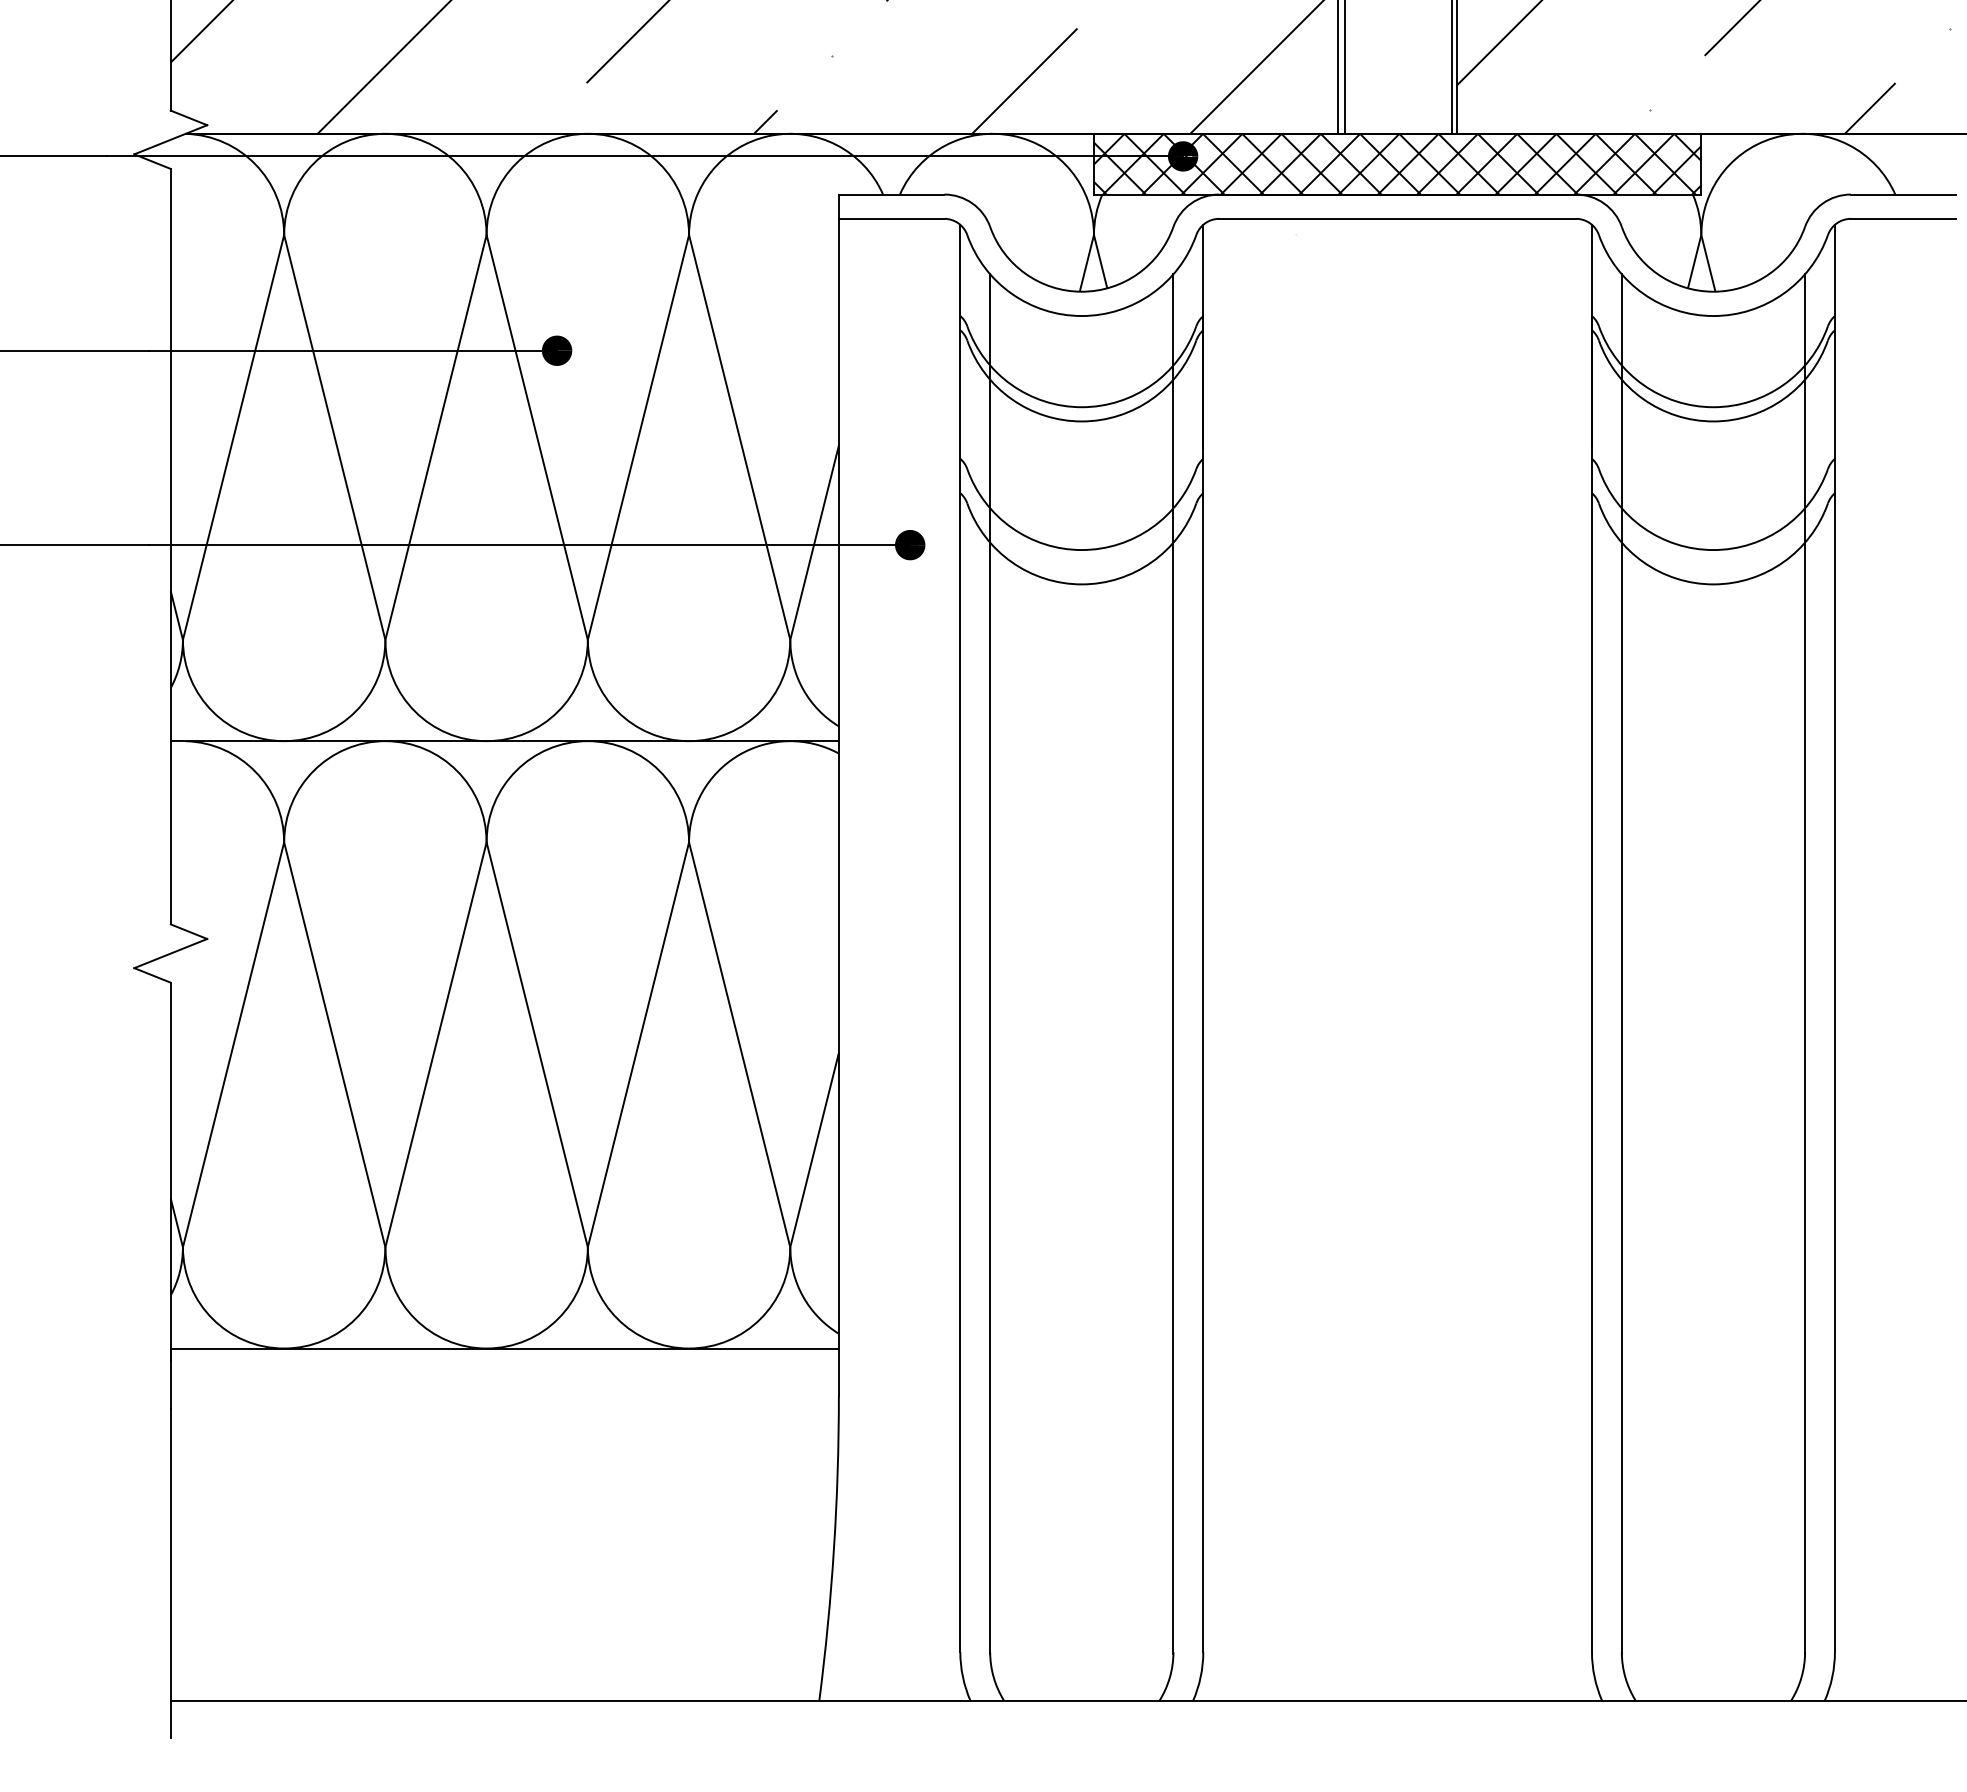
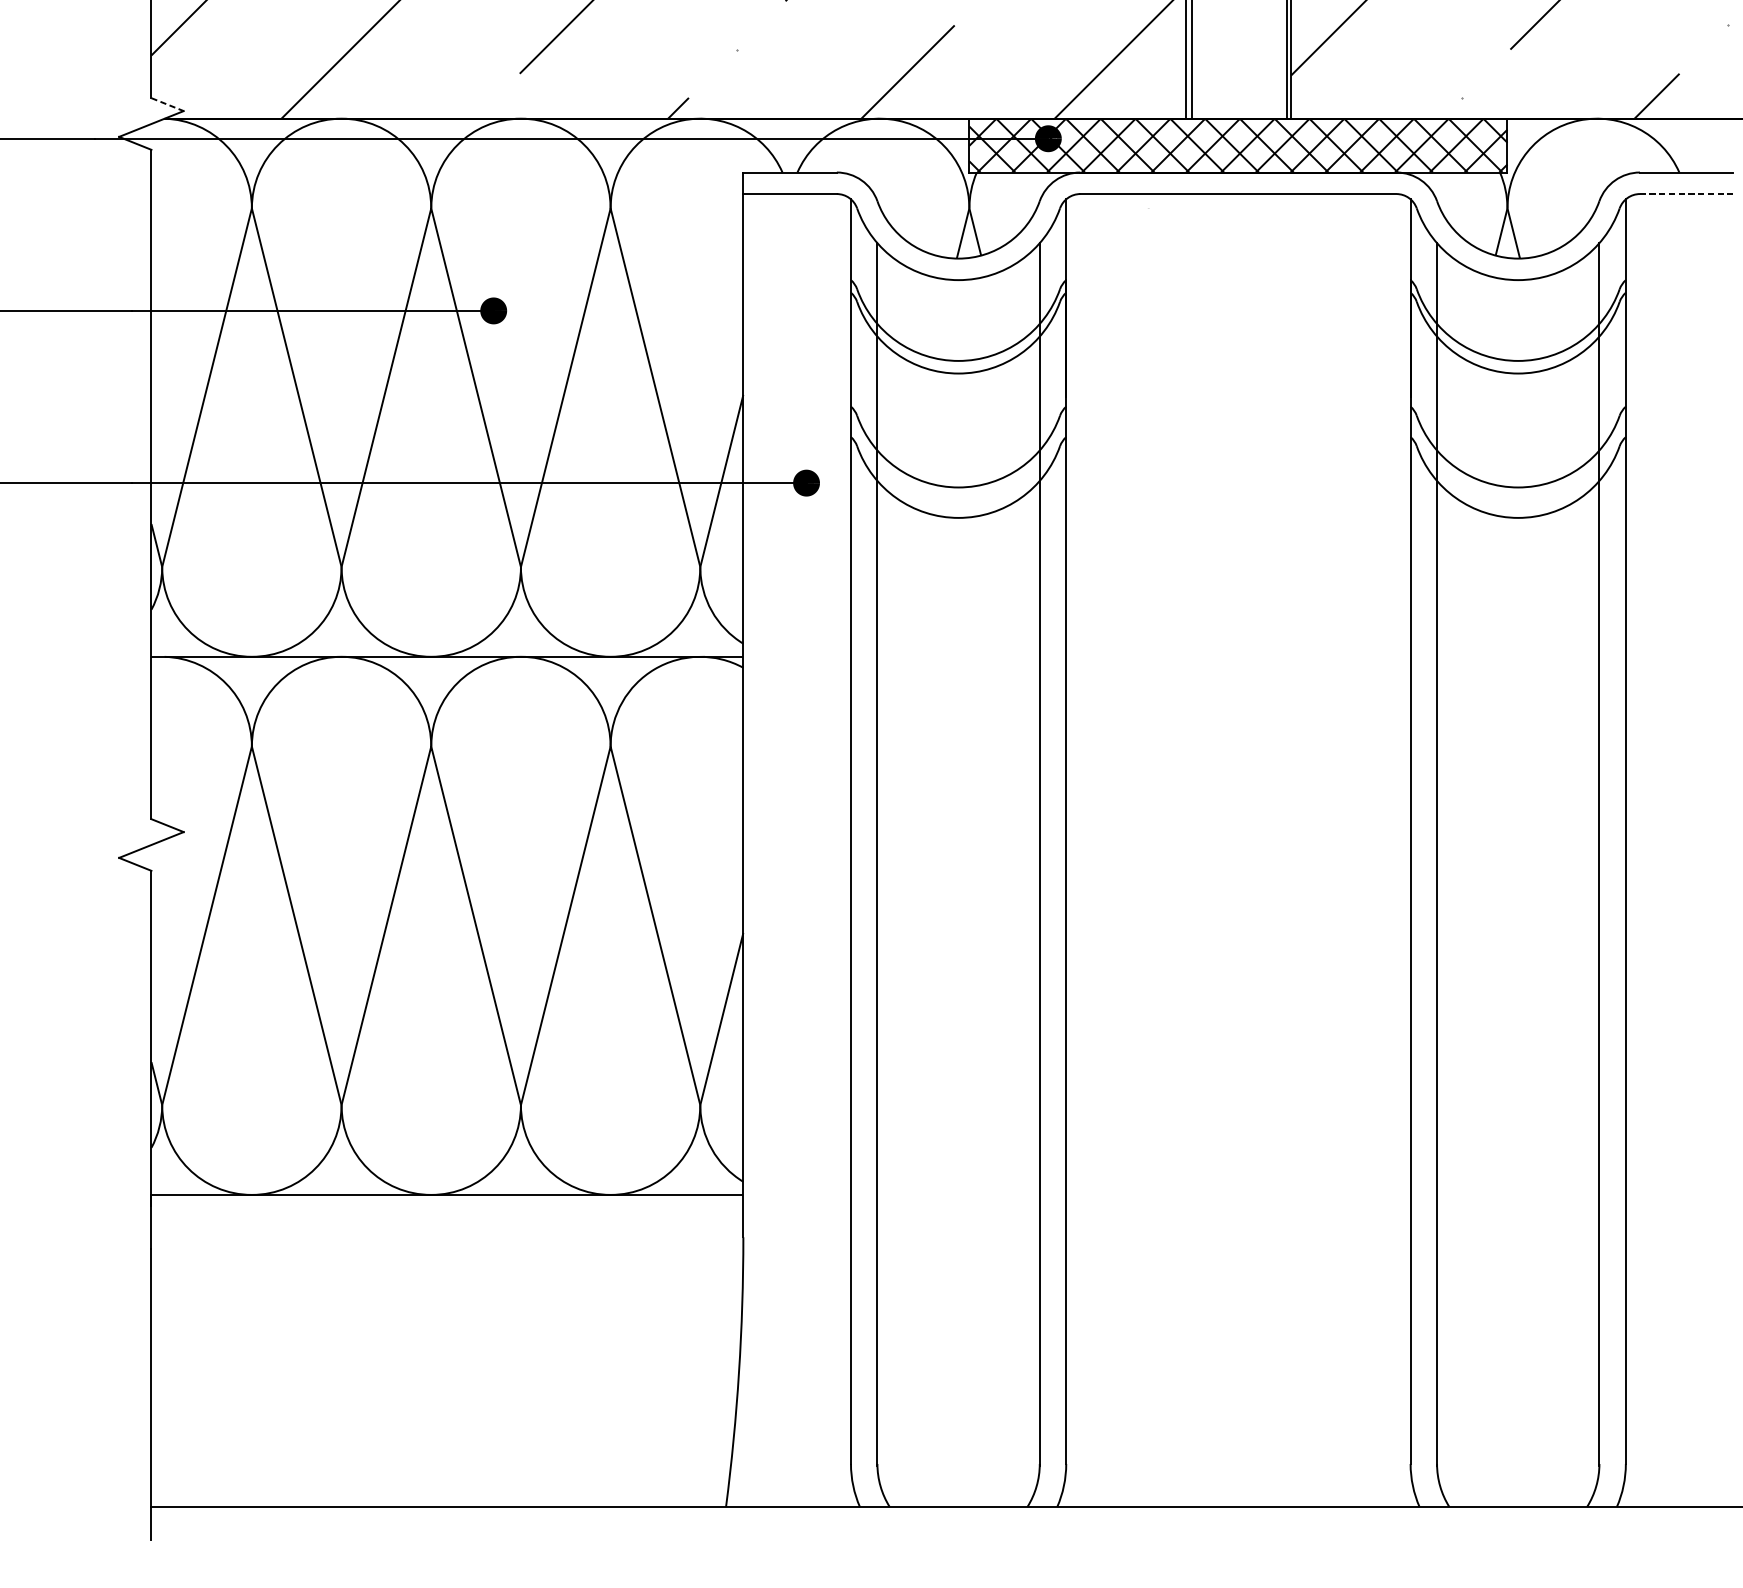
line: (189, 117) -> (168, 104), solid -> dashed
line: (1903, 218) -> (1686, 193), solid -> dashed

